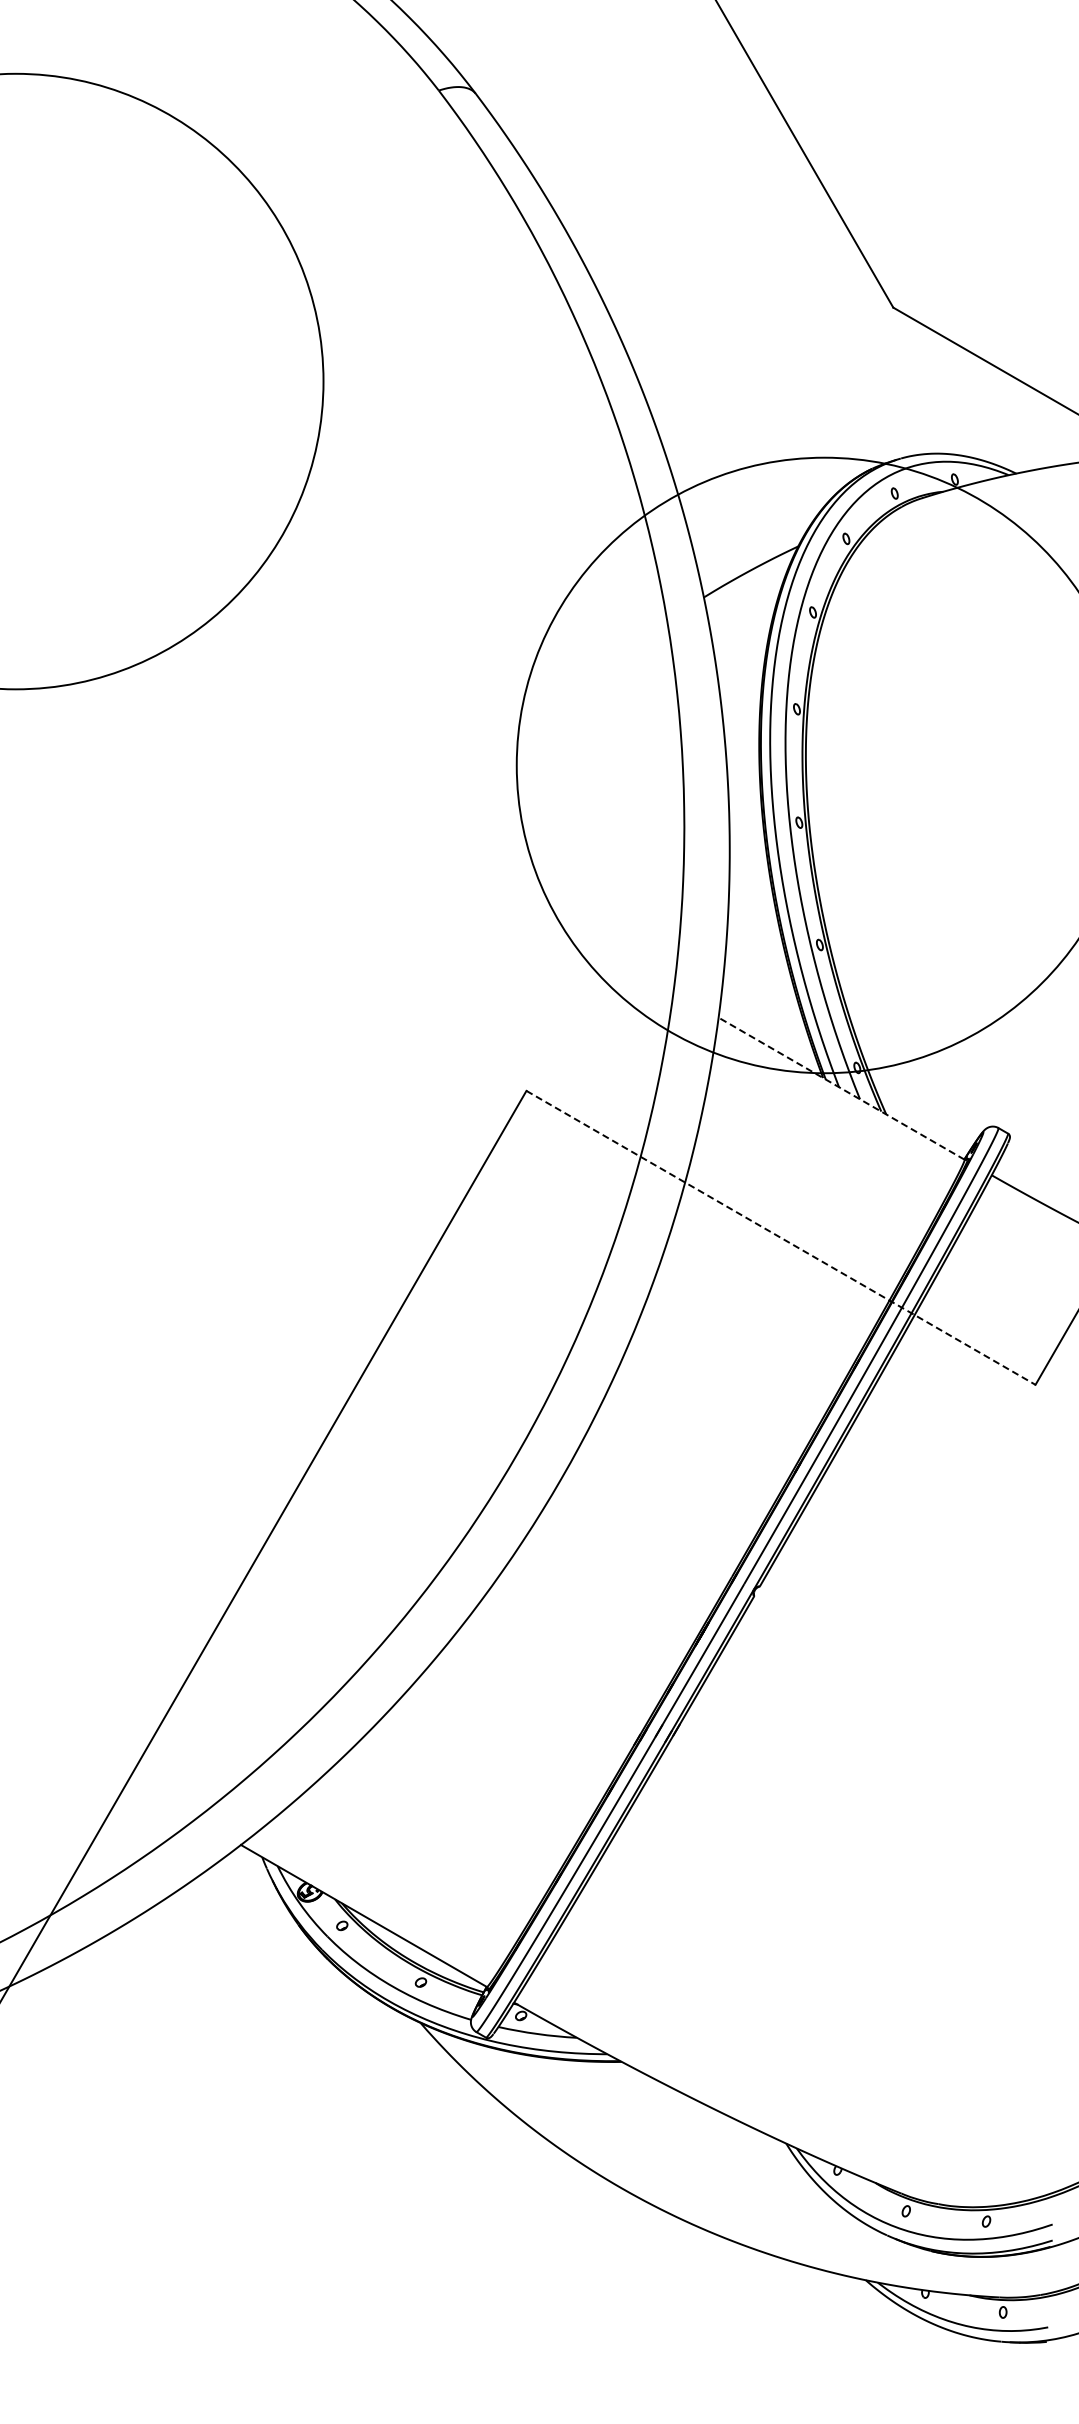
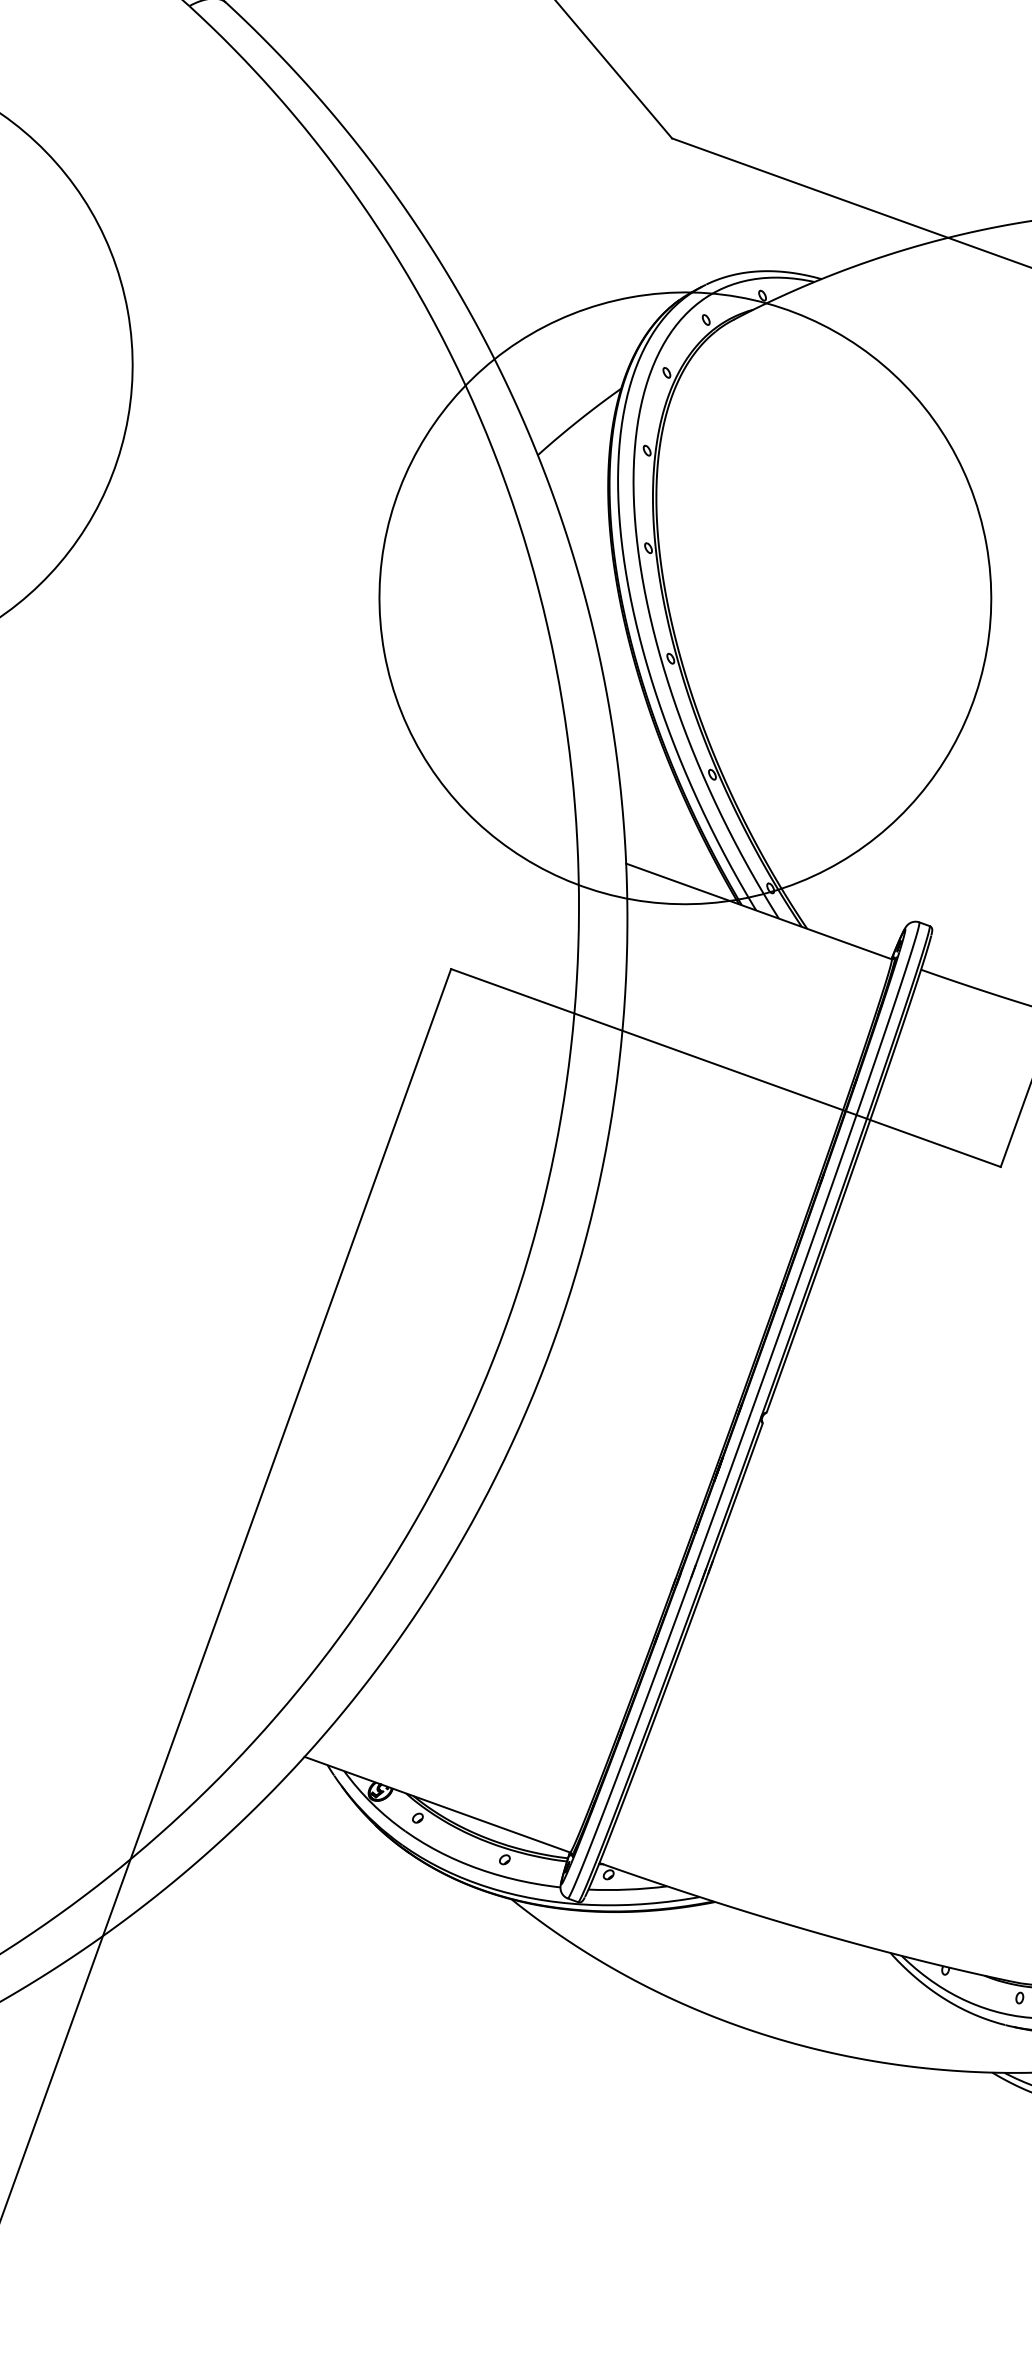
line: (841, 1088) -> (758, 911), dashed -> solid
line: (781, 1237) -> (726, 1067), dashed -> solid

